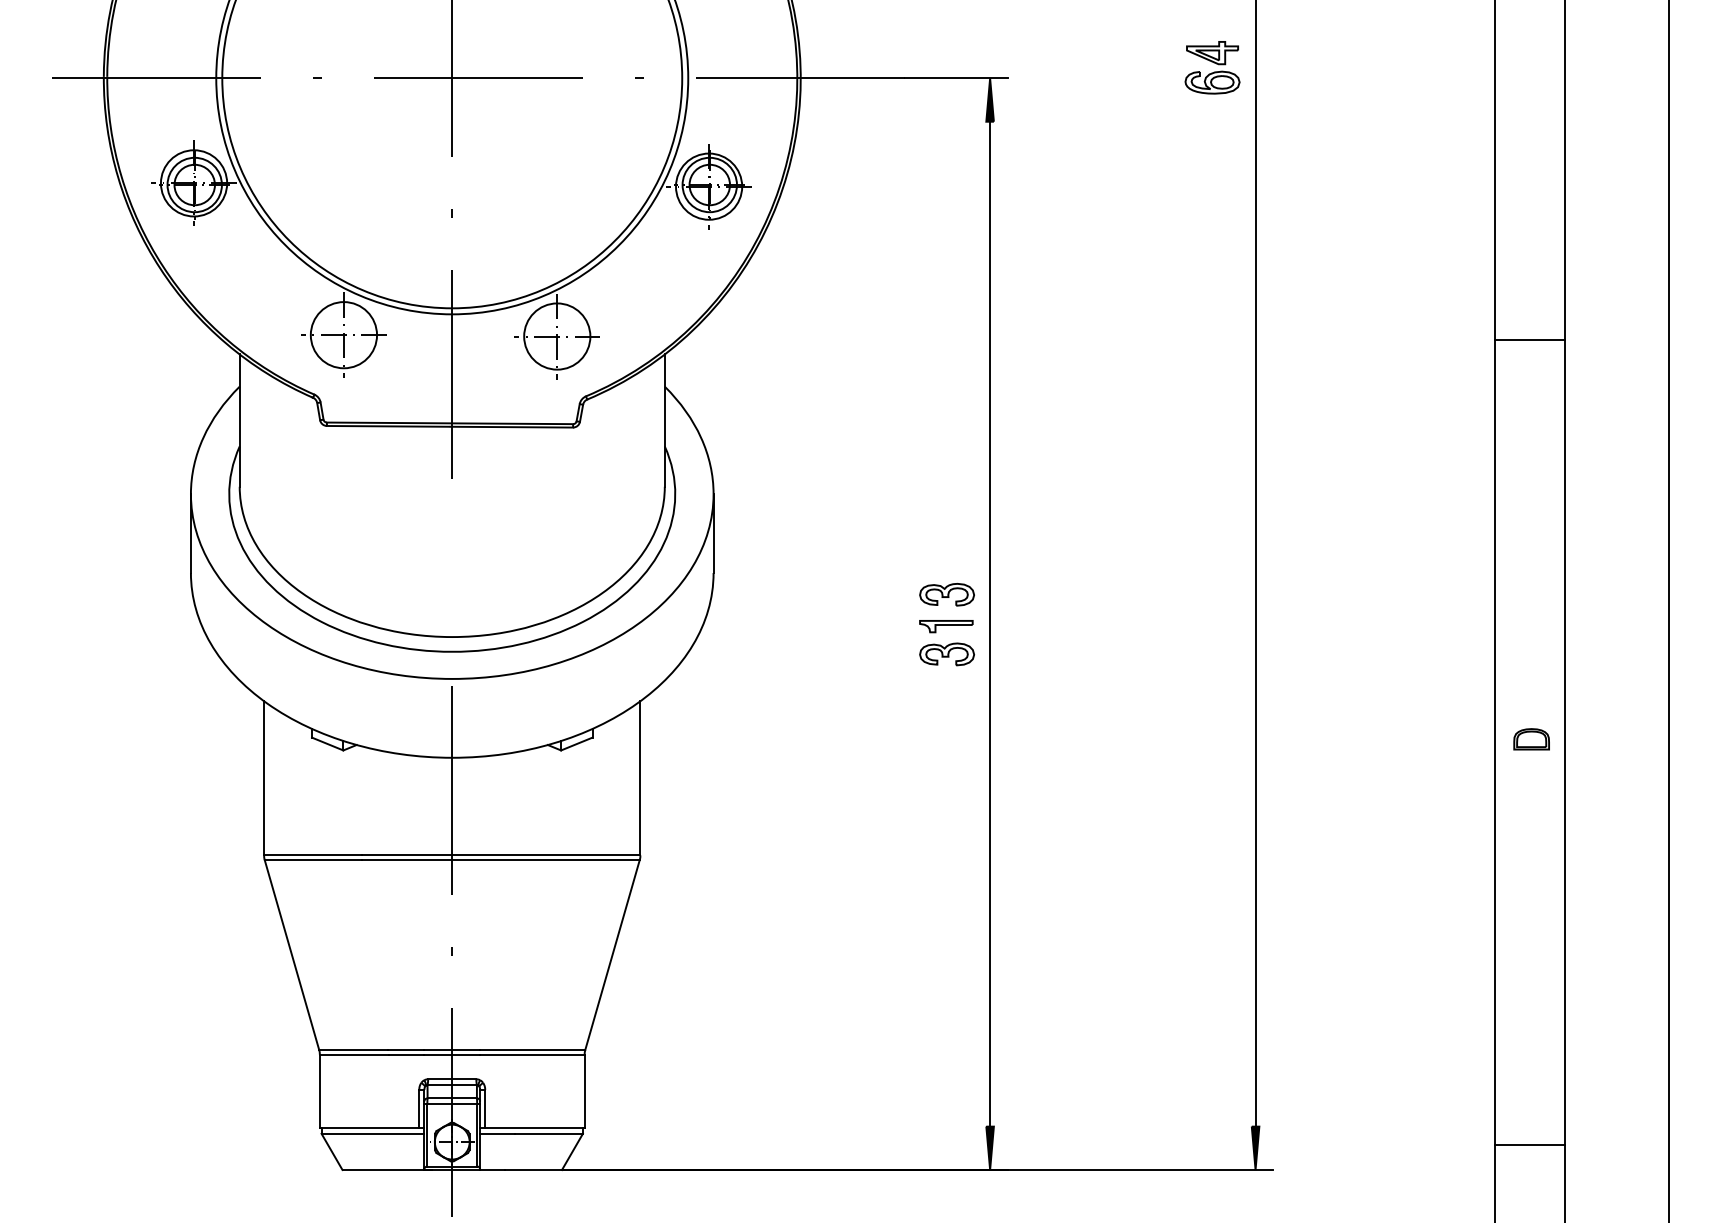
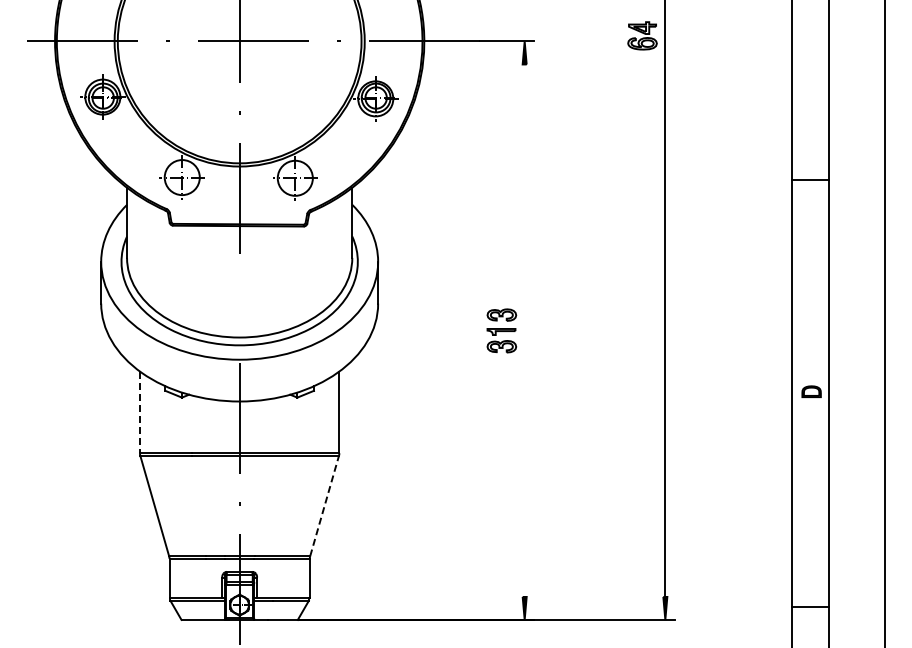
line: (989, 623) -> (524, 330), removed
line: (263, 778) -> (139, 412), solid -> dashed
line: (612, 954) -> (324, 505), solid -> dashed

